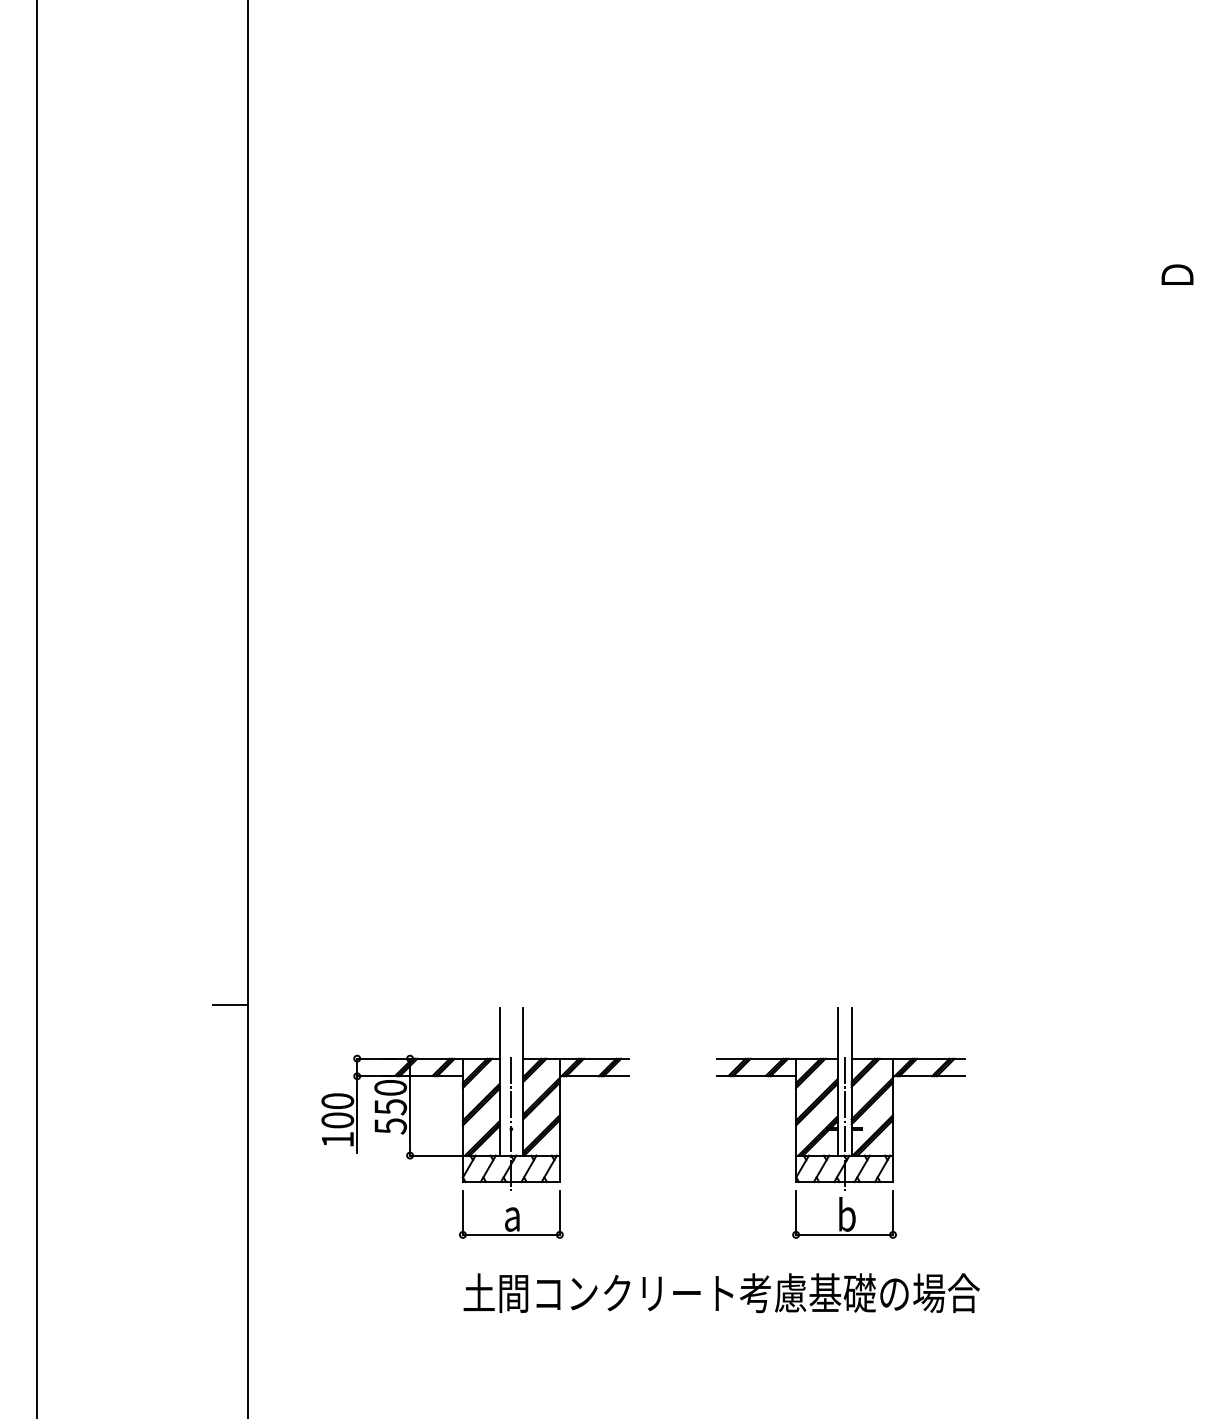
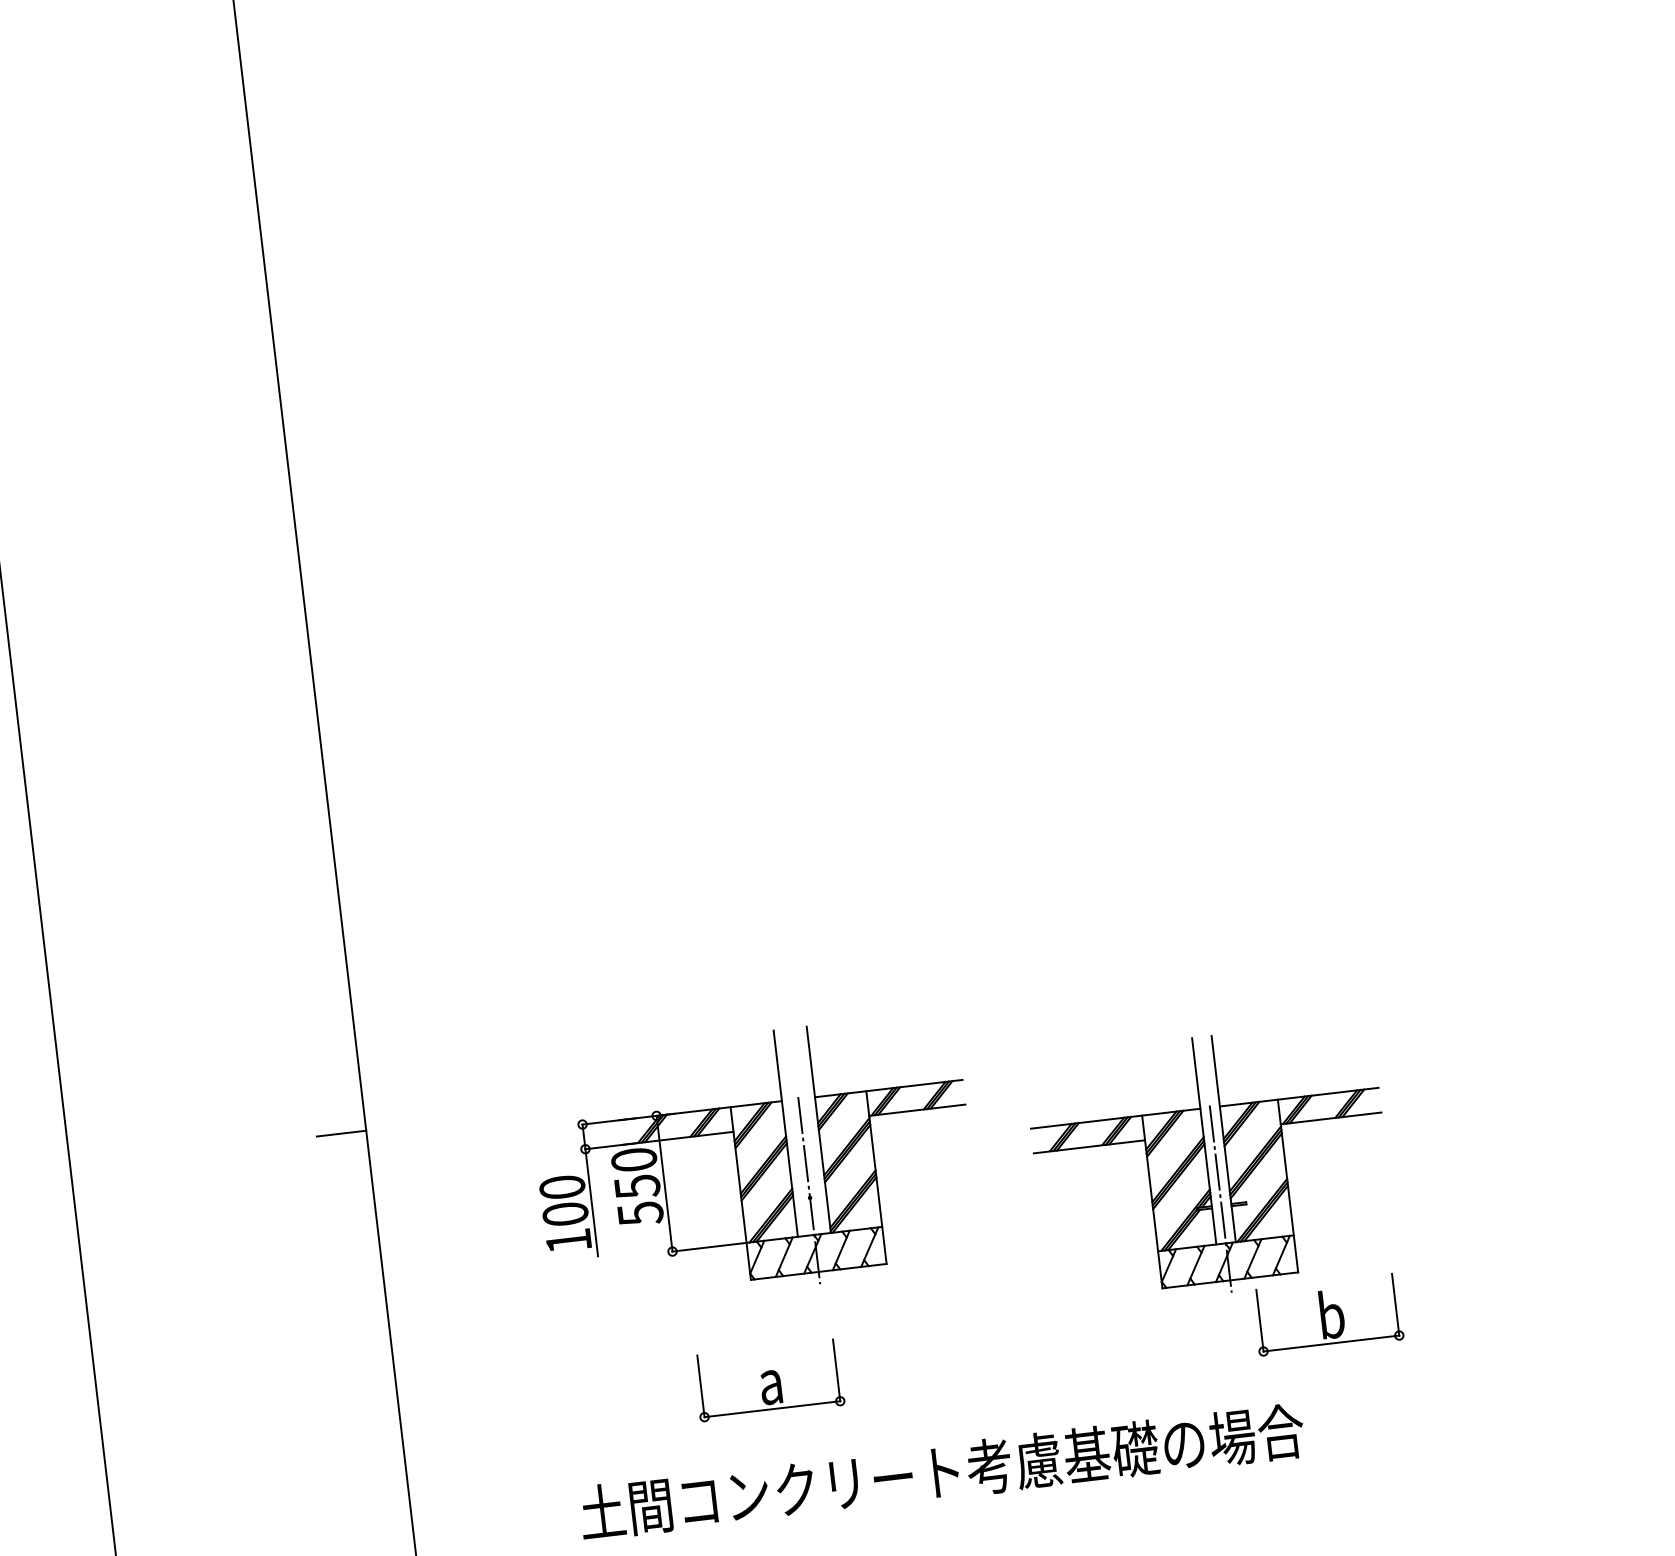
part: (475, 1098) -> (754, 1160), moved
part: (844, 1214) -> (1327, 1314), moved
text: (721, 1293) -> (941, 1472), moved

